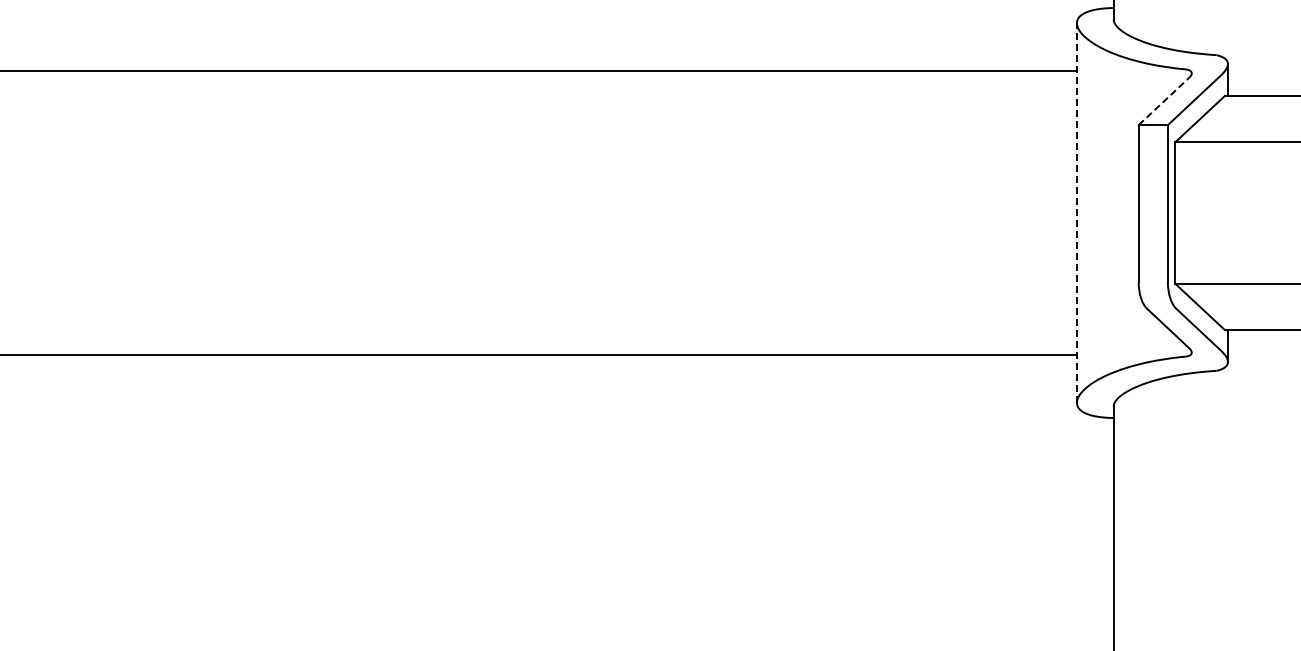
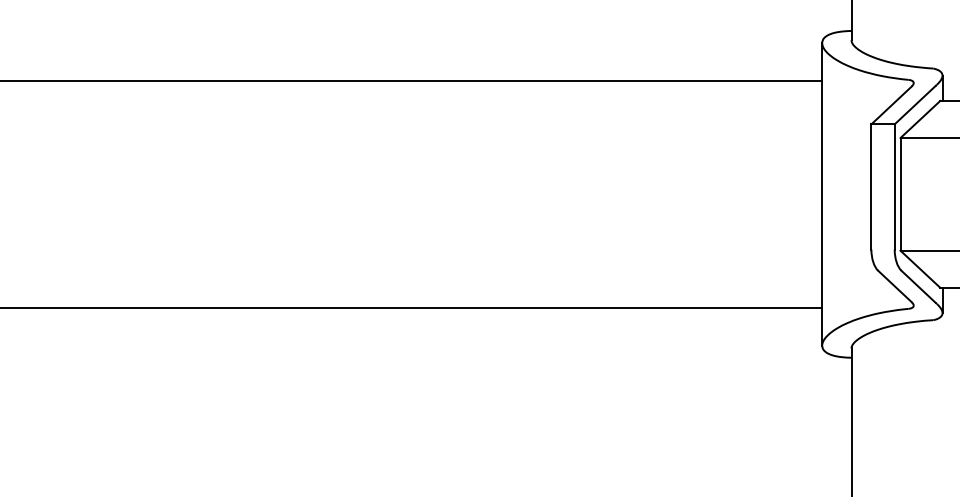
line: (1163, 101) -> (891, 105), dashed -> solid
line: (1076, 213) -> (821, 194), dashed -> solid

